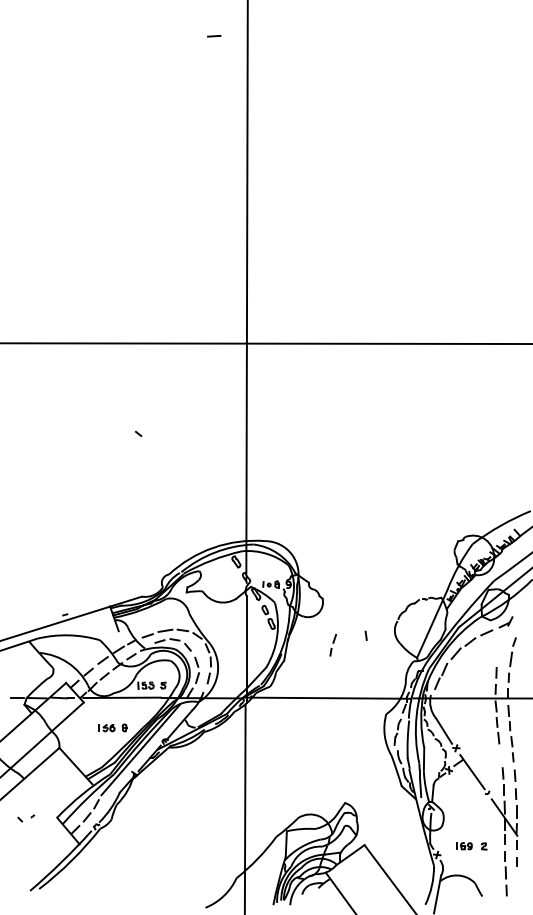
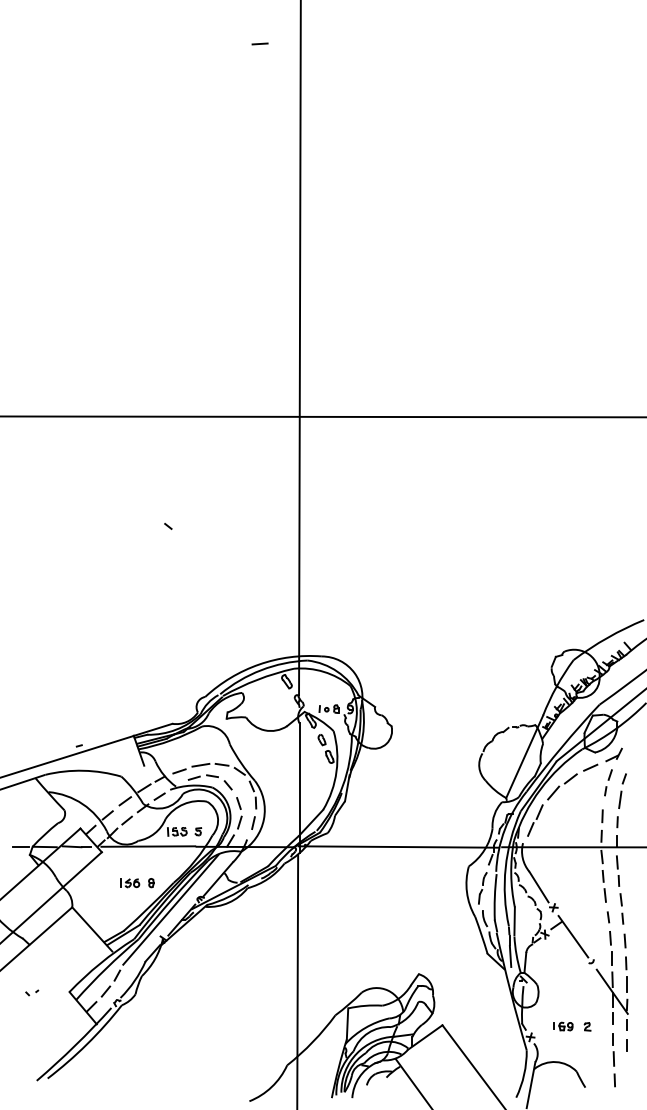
line: (366, 635) -> (608, 917), moved
part: (333, 645) -> (608, 782), moved
part: (26, 818) -> (32, 992), size x0.62

